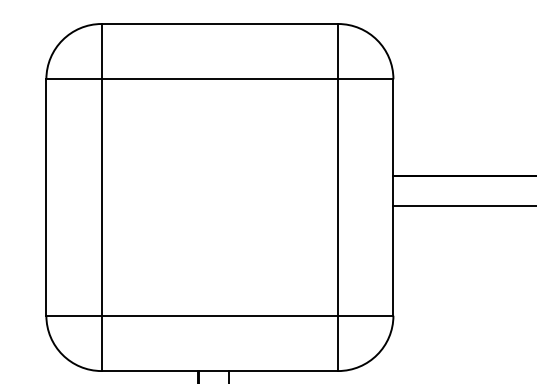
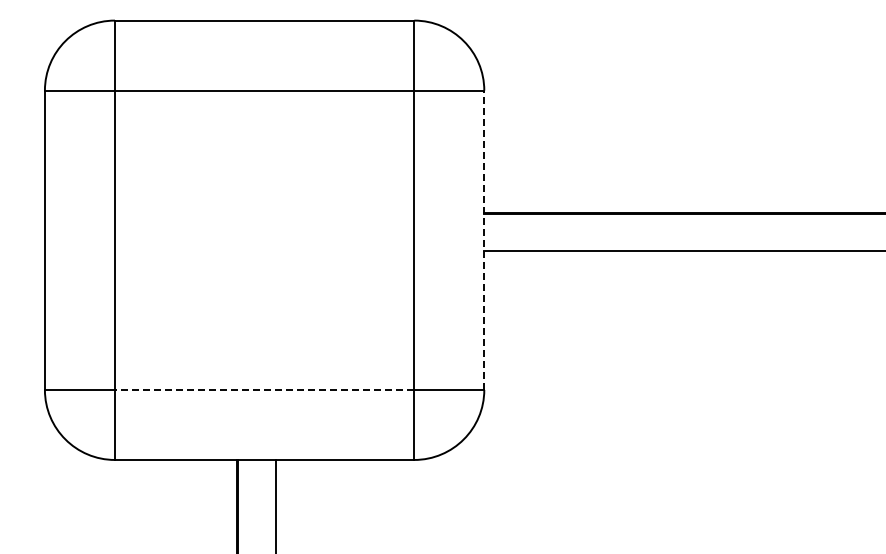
line: (393, 197) -> (484, 240), solid -> dashed
line: (219, 315) -> (264, 389), solid -> dashed

